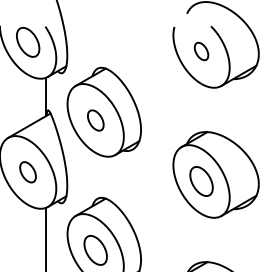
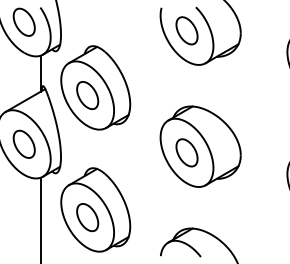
part: (200, 51) -> (186, 30), size x1.67
part: (95, 120) -> (87, 95), size x1.43
part: (27, 171) -> (23, 143), size x1.43

